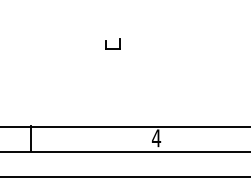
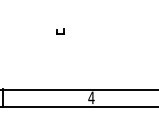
part: (112, 43) -> (60, 30), size x0.62

